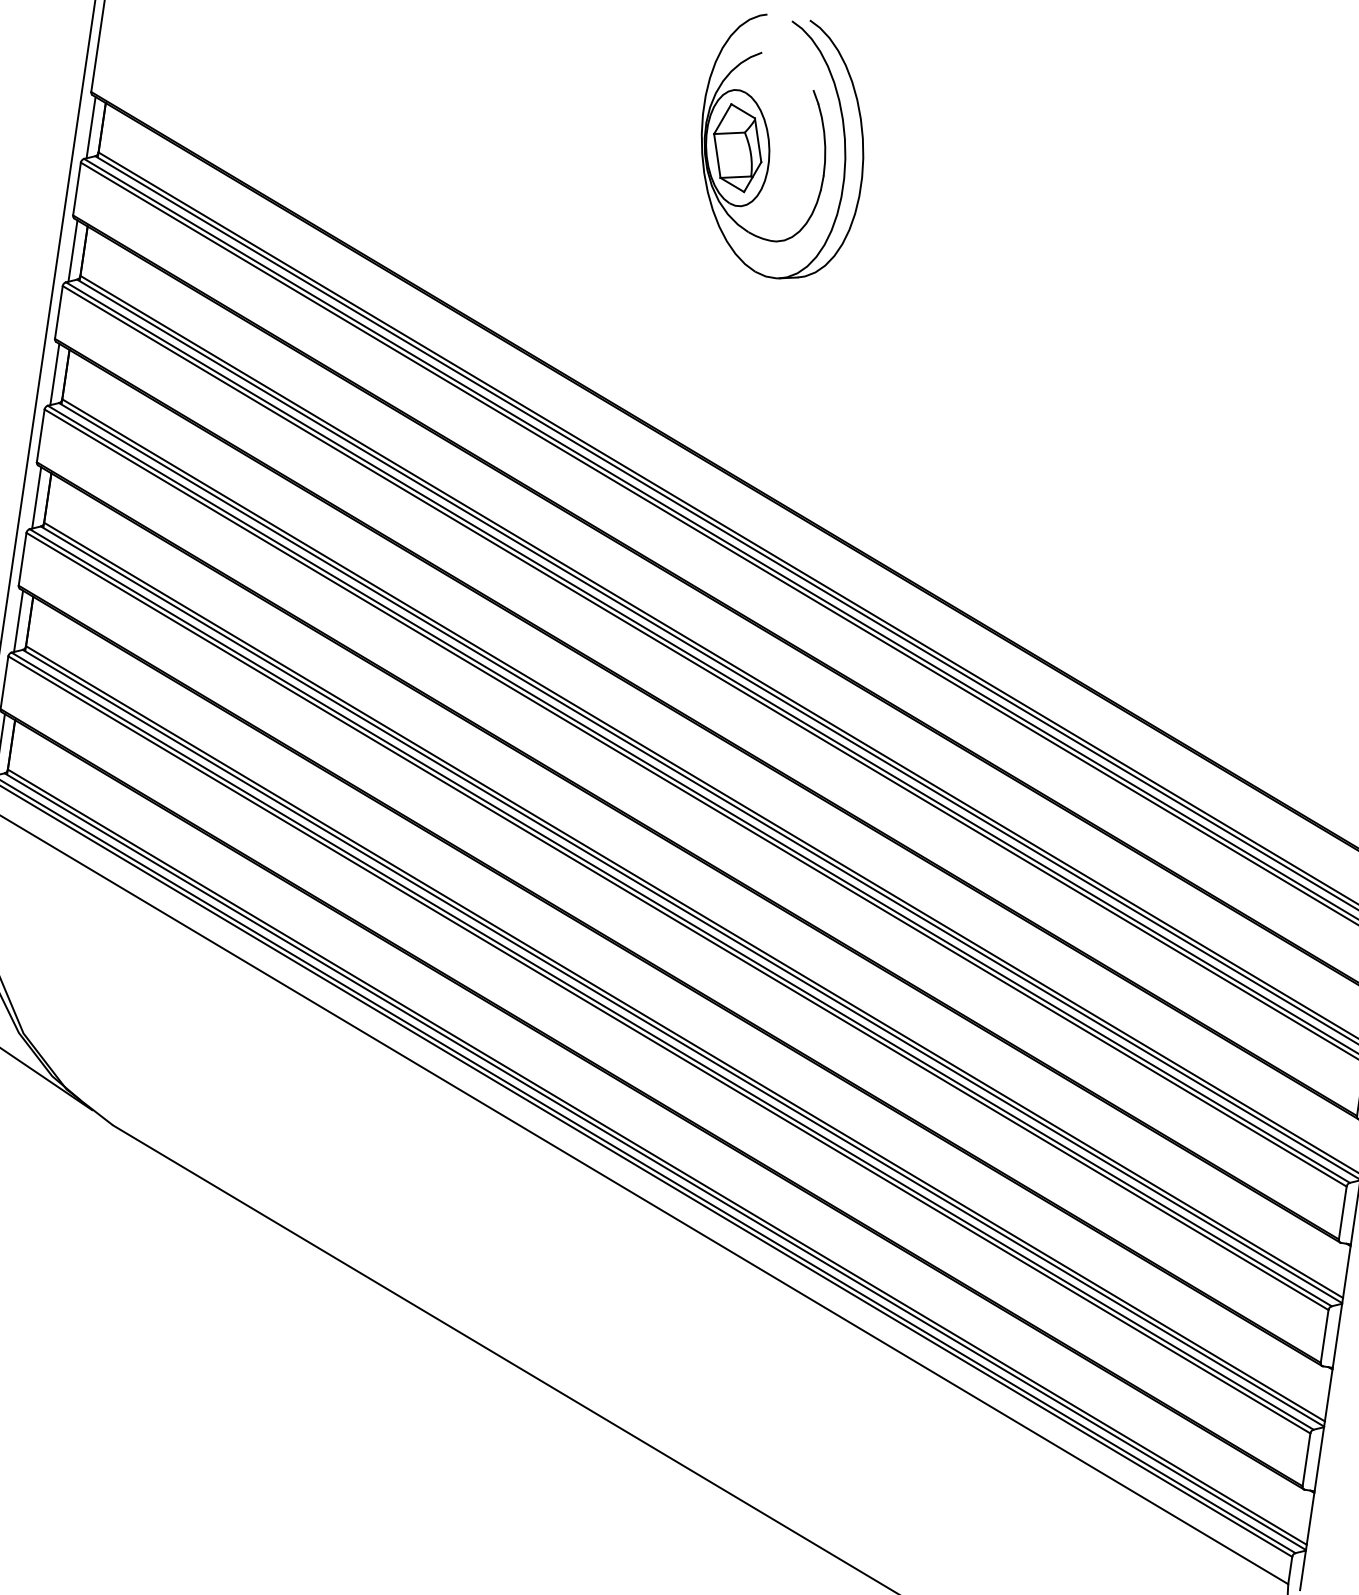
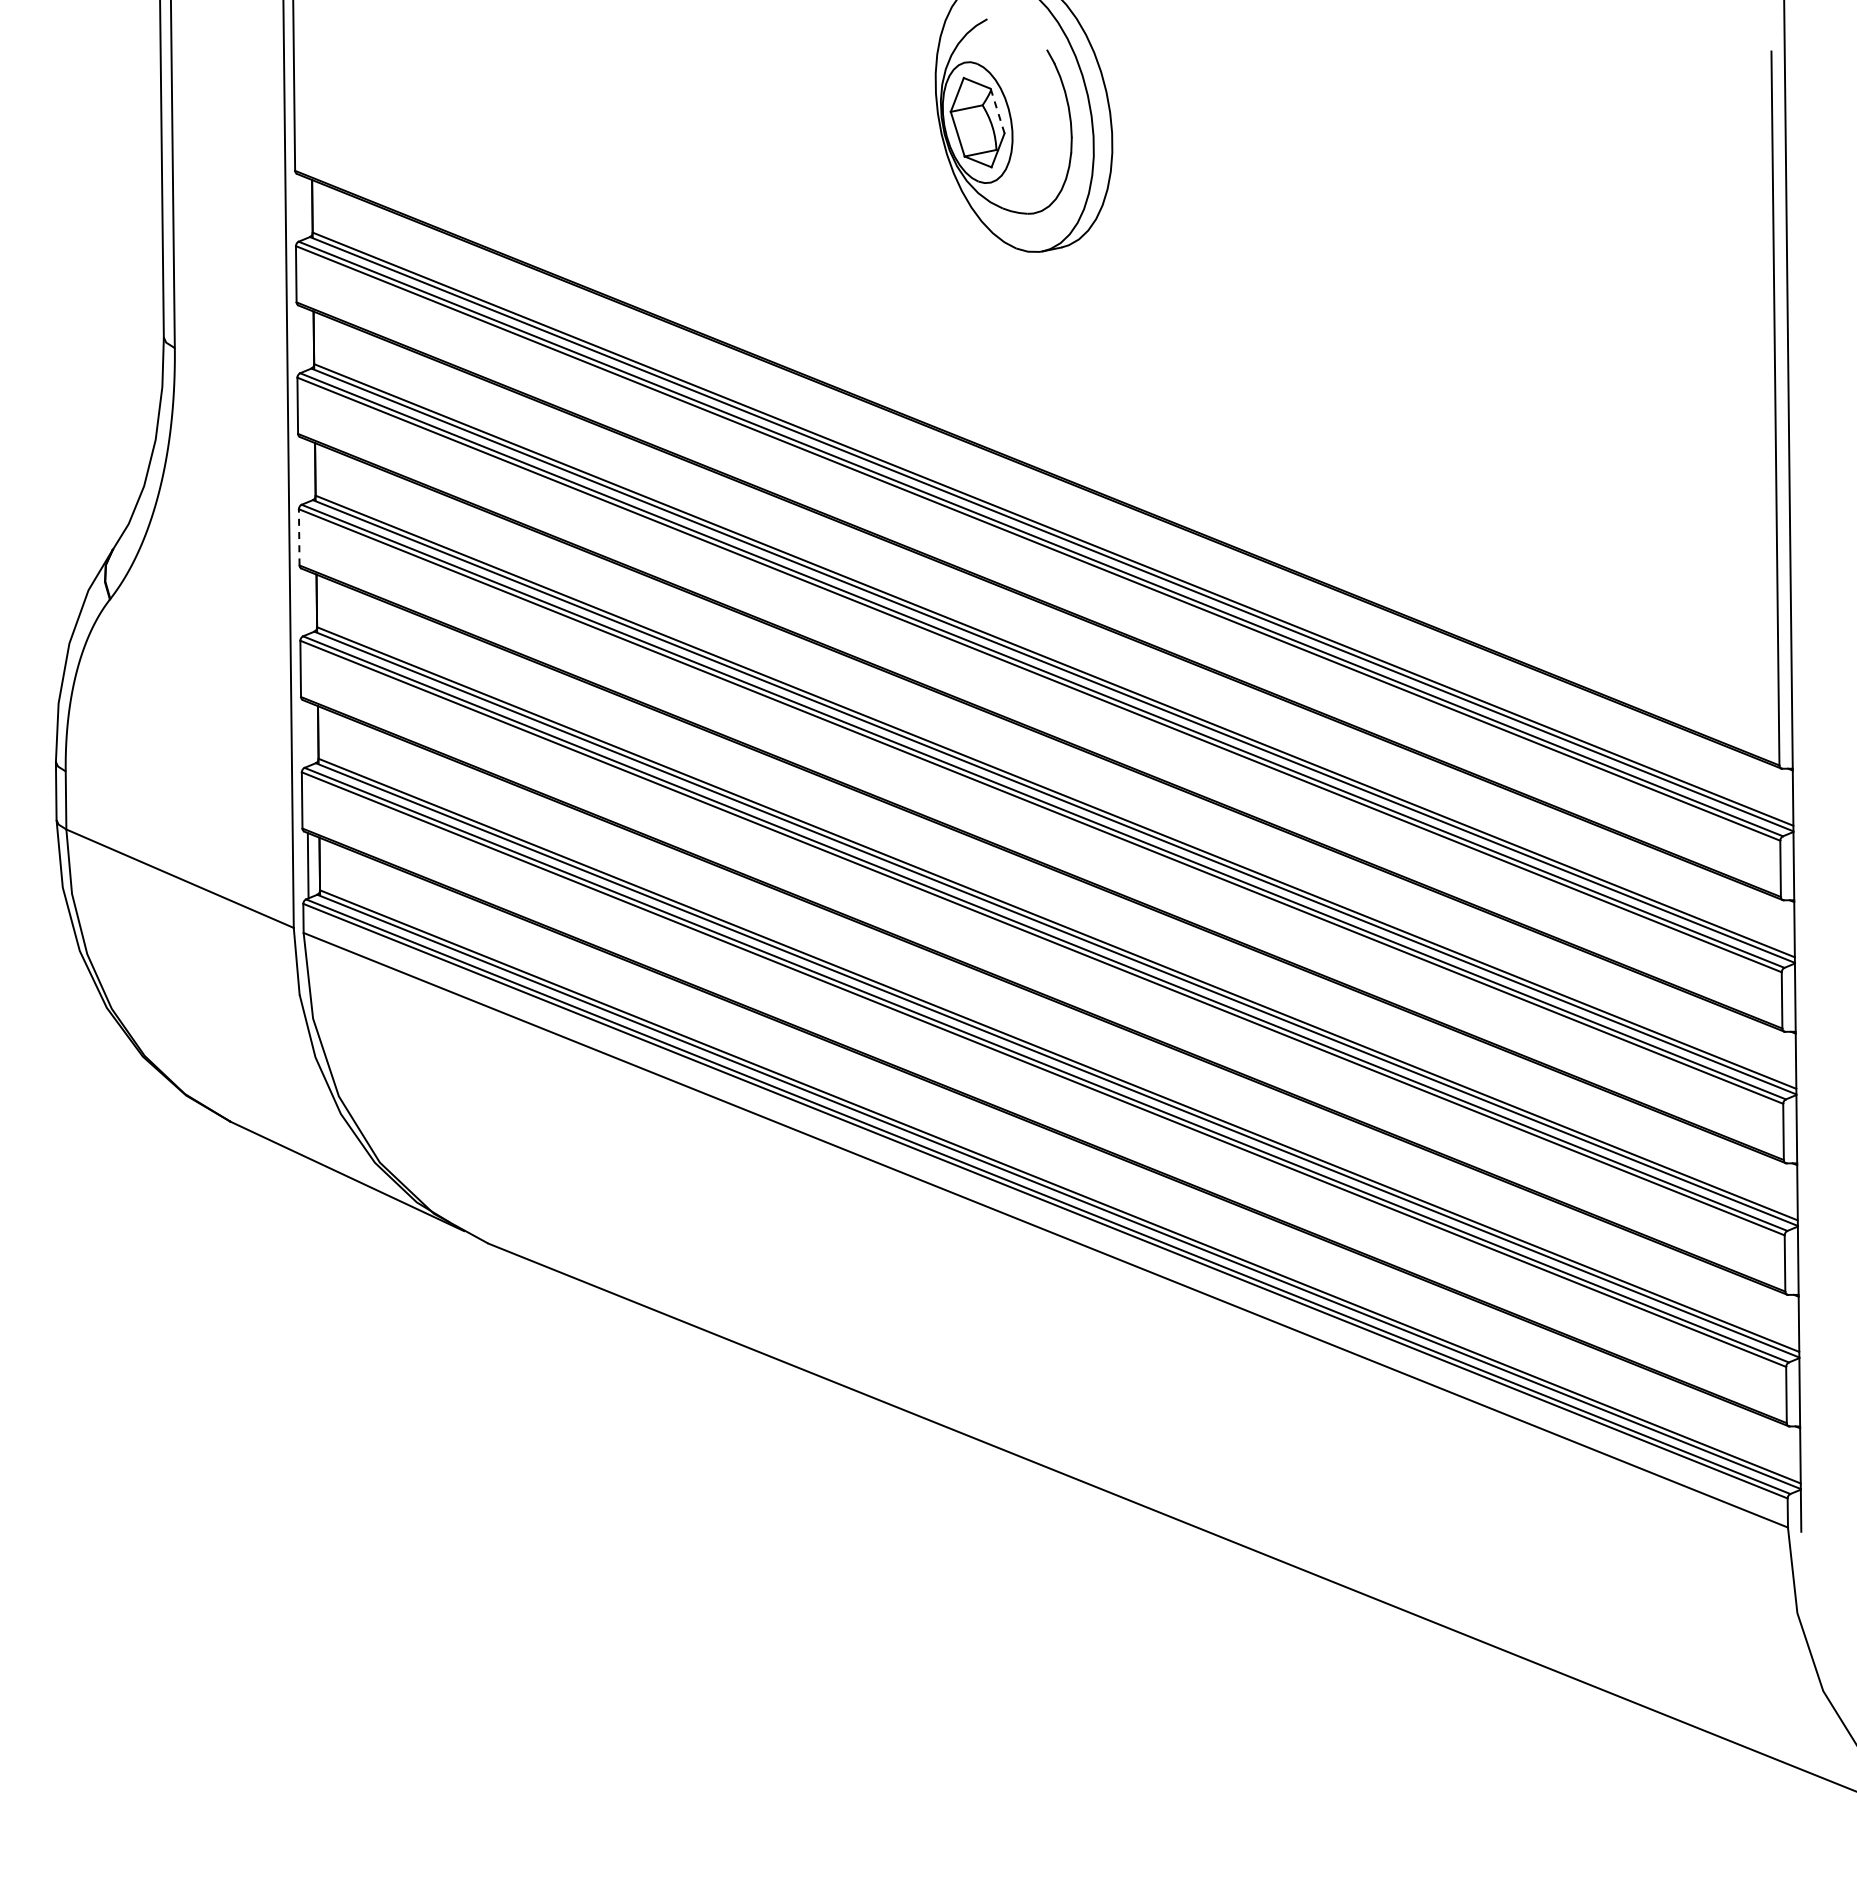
line: (90, 127) -> (300, 207), removed
line: (758, 139) -> (997, 110), solid -> dashed
line: (72, 250) -> (301, 339), removed
line: (54, 373) -> (303, 470), removed
line: (41, 435) -> (299, 536), solid -> dashed
line: (36, 497) -> (304, 602), removed
line: (18, 620) -> (306, 733), removed

